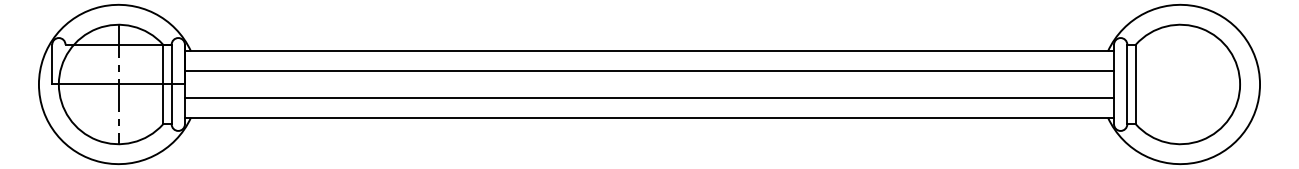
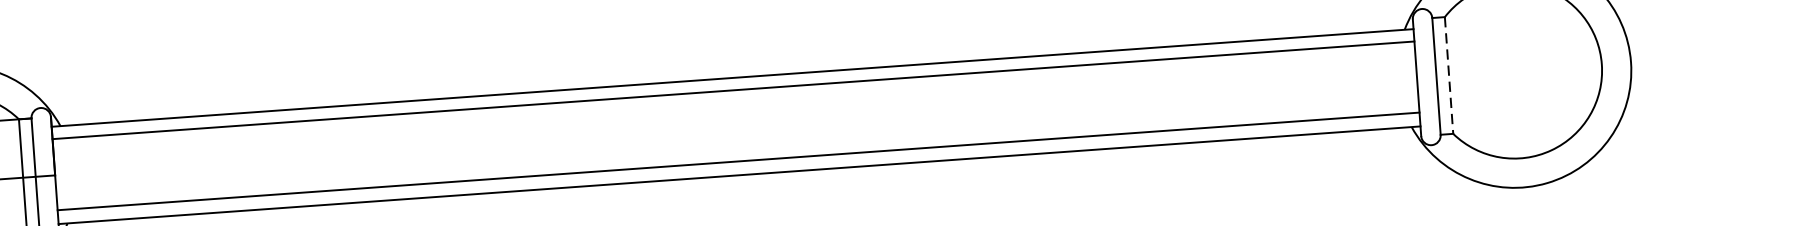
line: (649, 70) -> (733, 89), moved
line: (1135, 84) -> (1448, 75), solid -> dashed
line: (649, 98) -> (738, 161), moved

